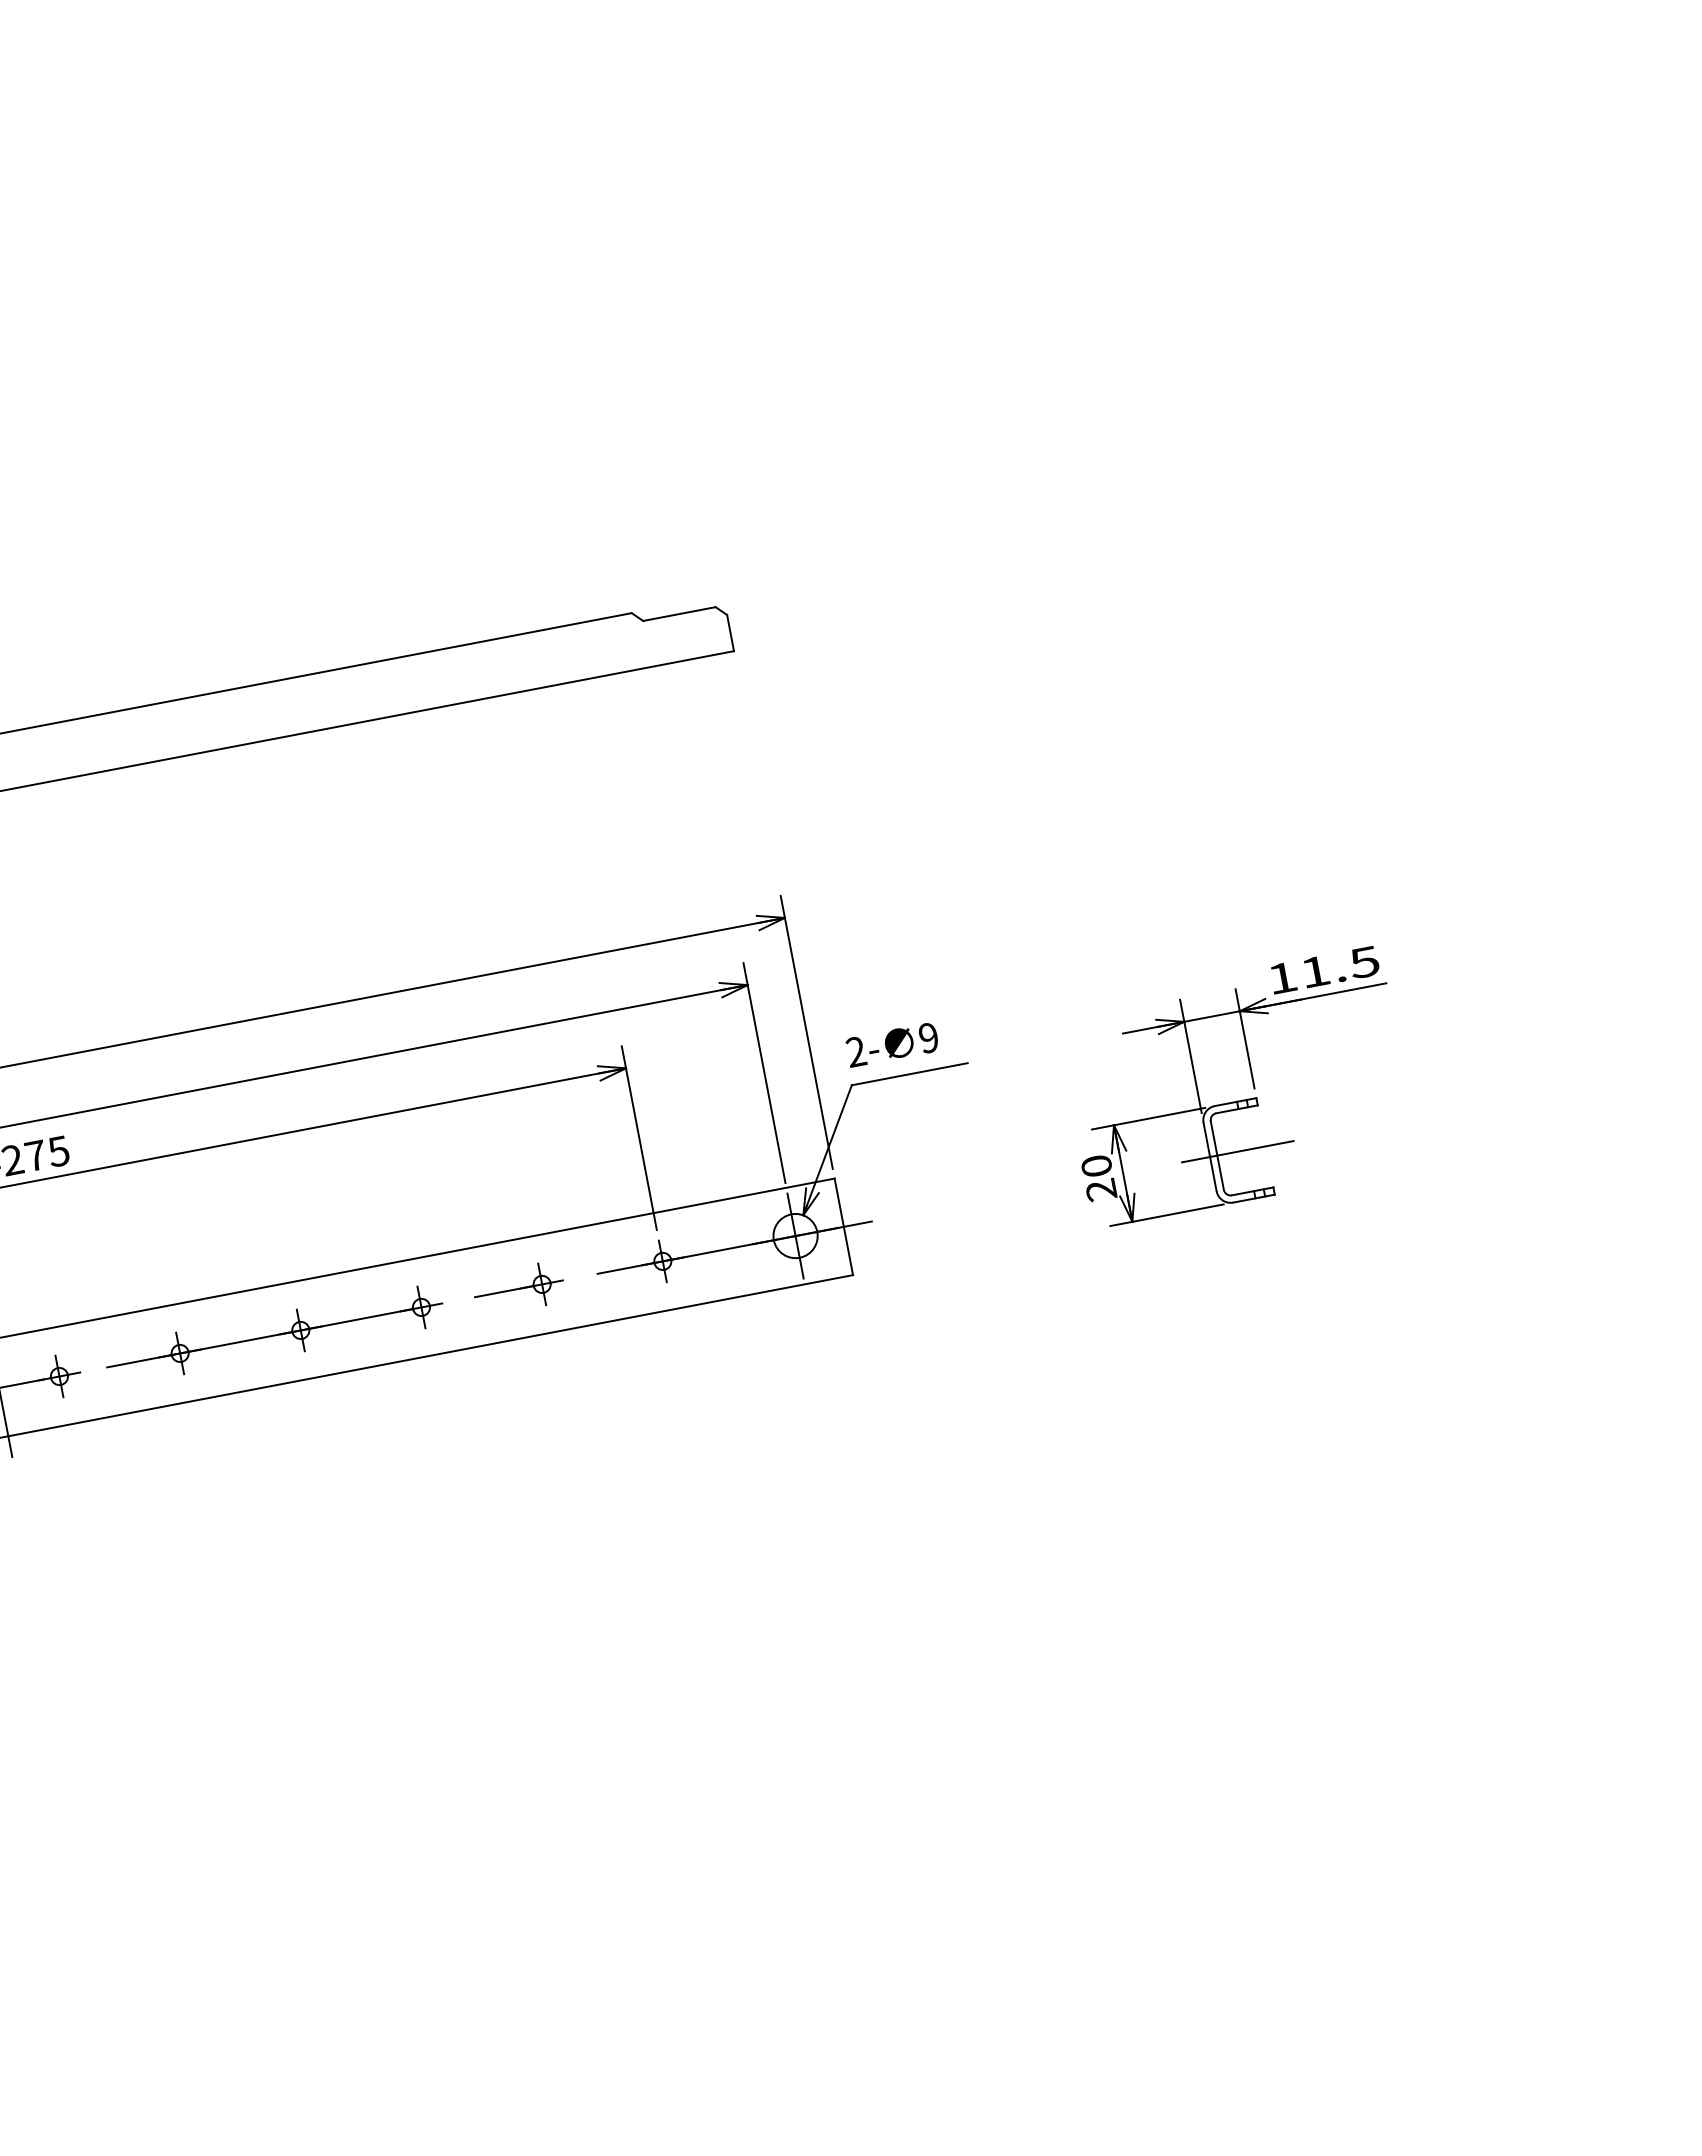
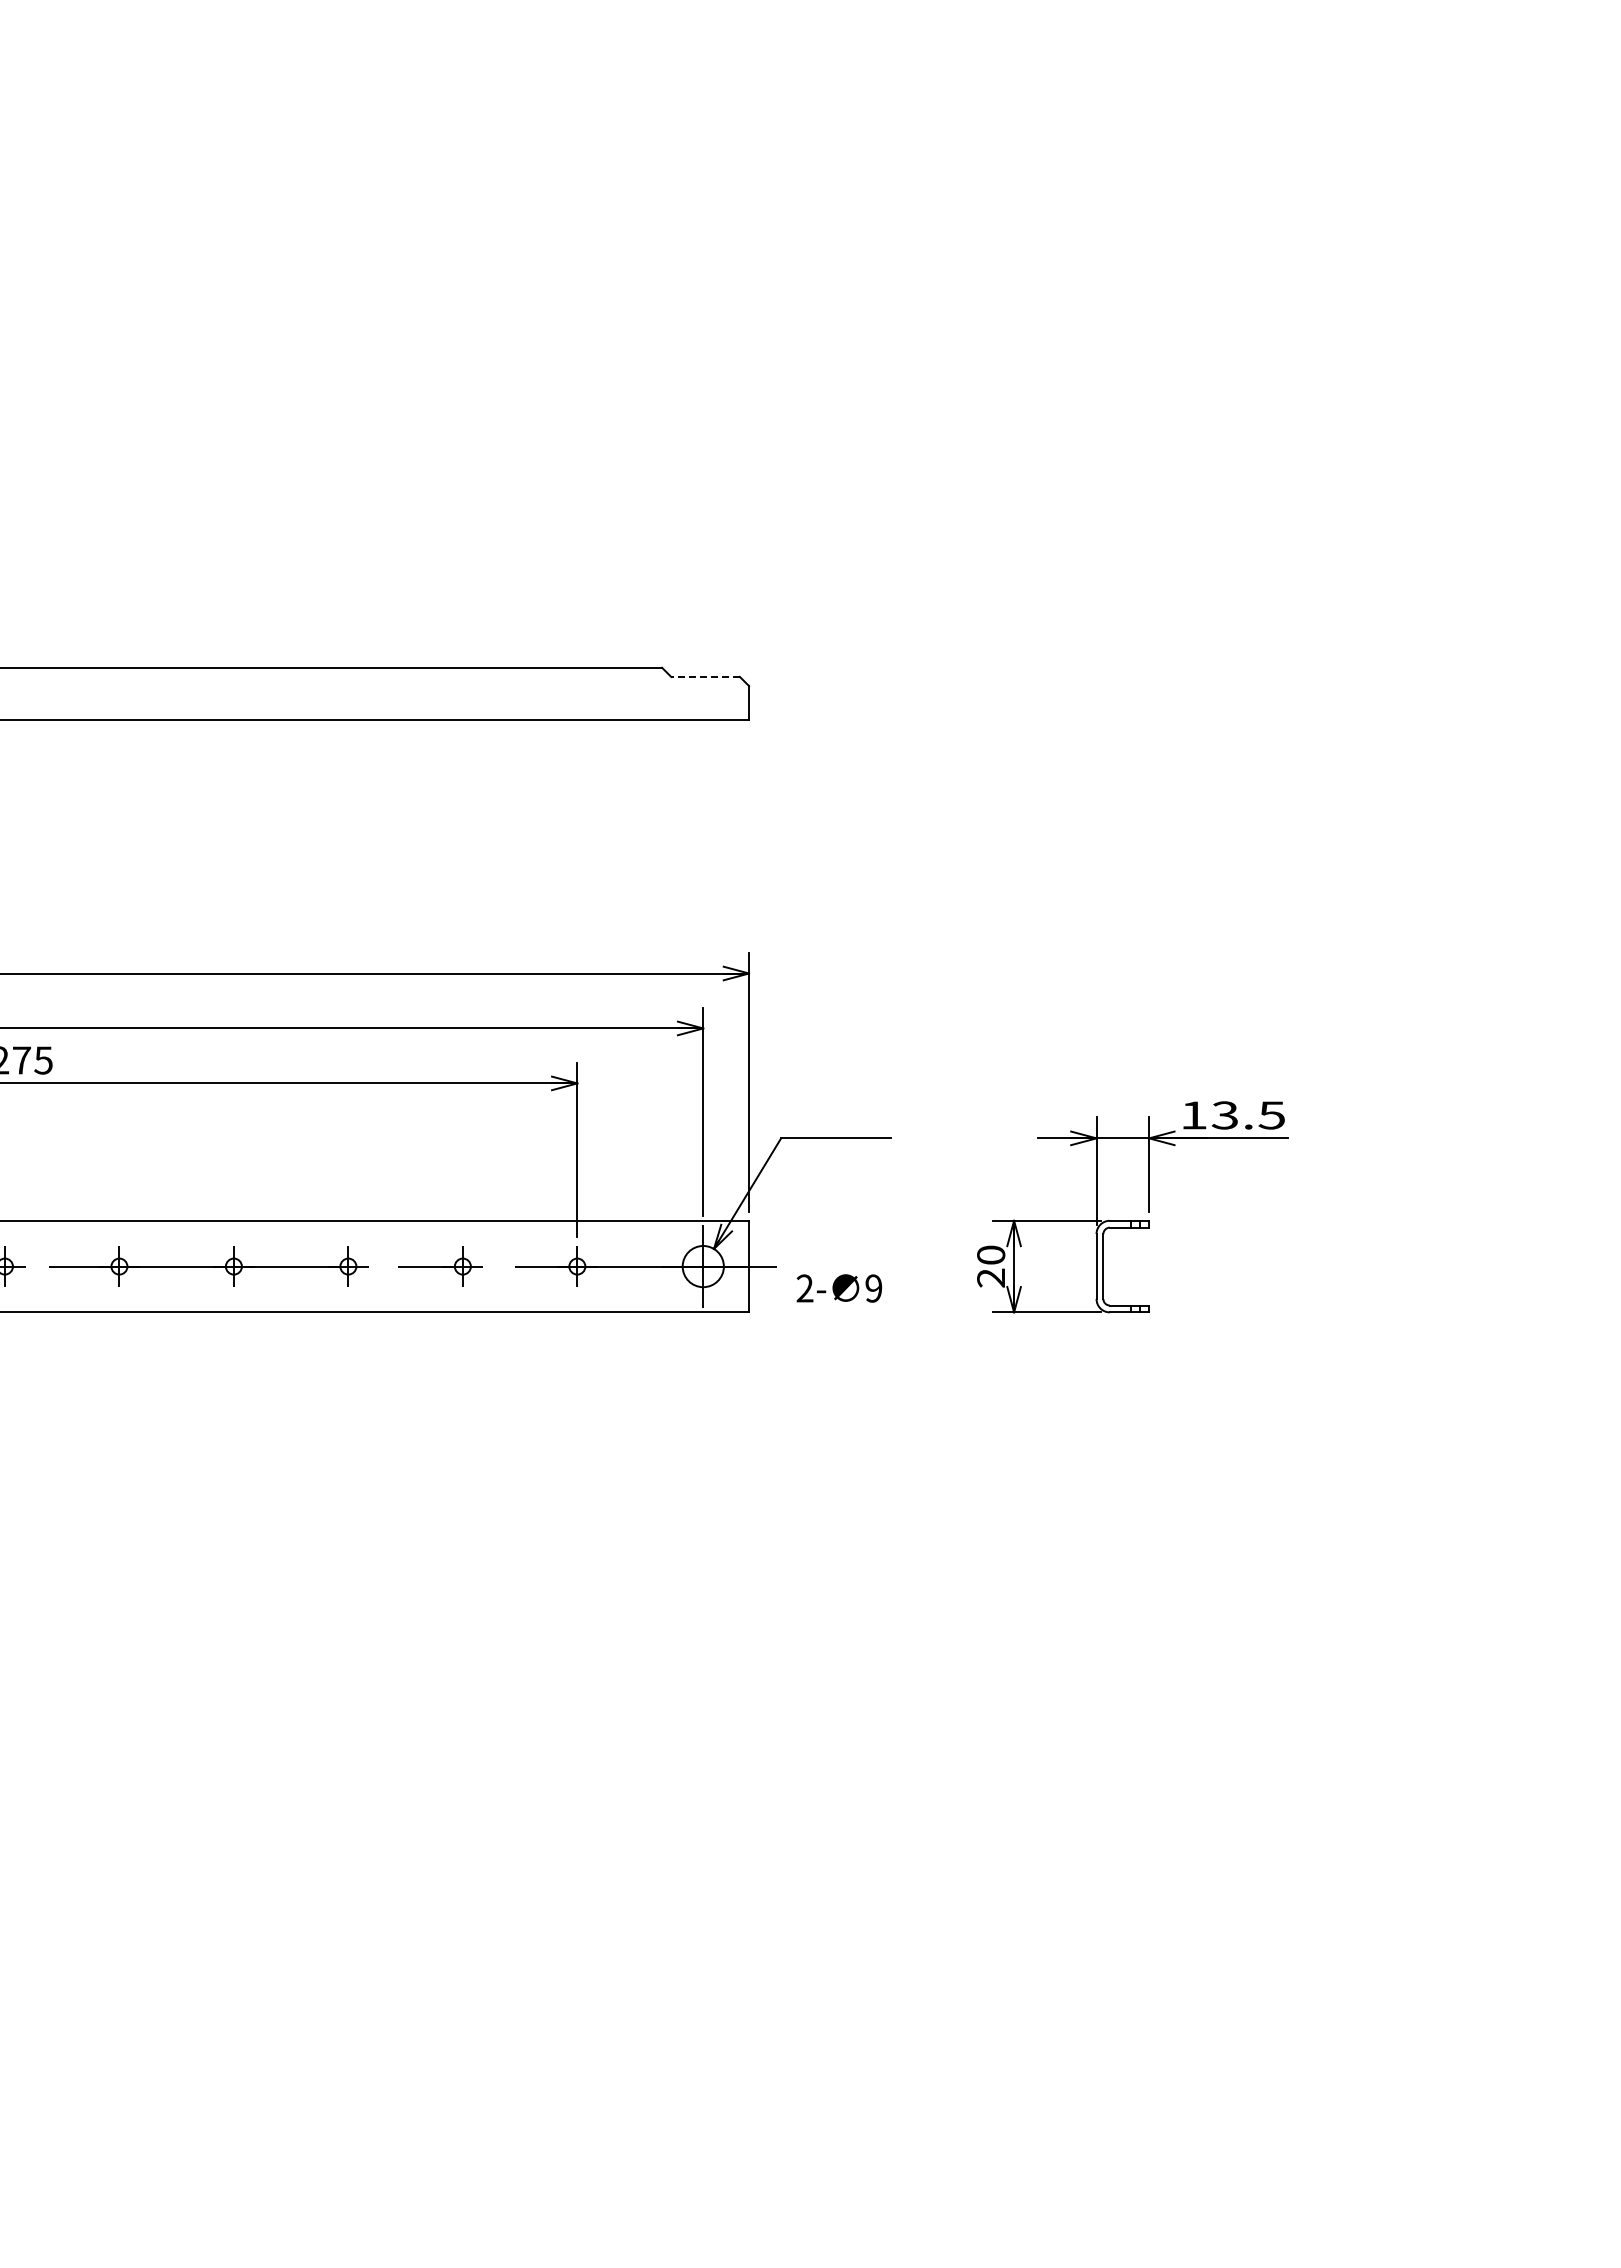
line: (679, 613) -> (705, 676), solid -> dashed
text: (1314, 972) -> (1224, 1115), 11.5 -> 13.5
text: (891, 1045) -> (838, 1288), moved
line: (1237, 1151) -> (1122, 1266), removed

